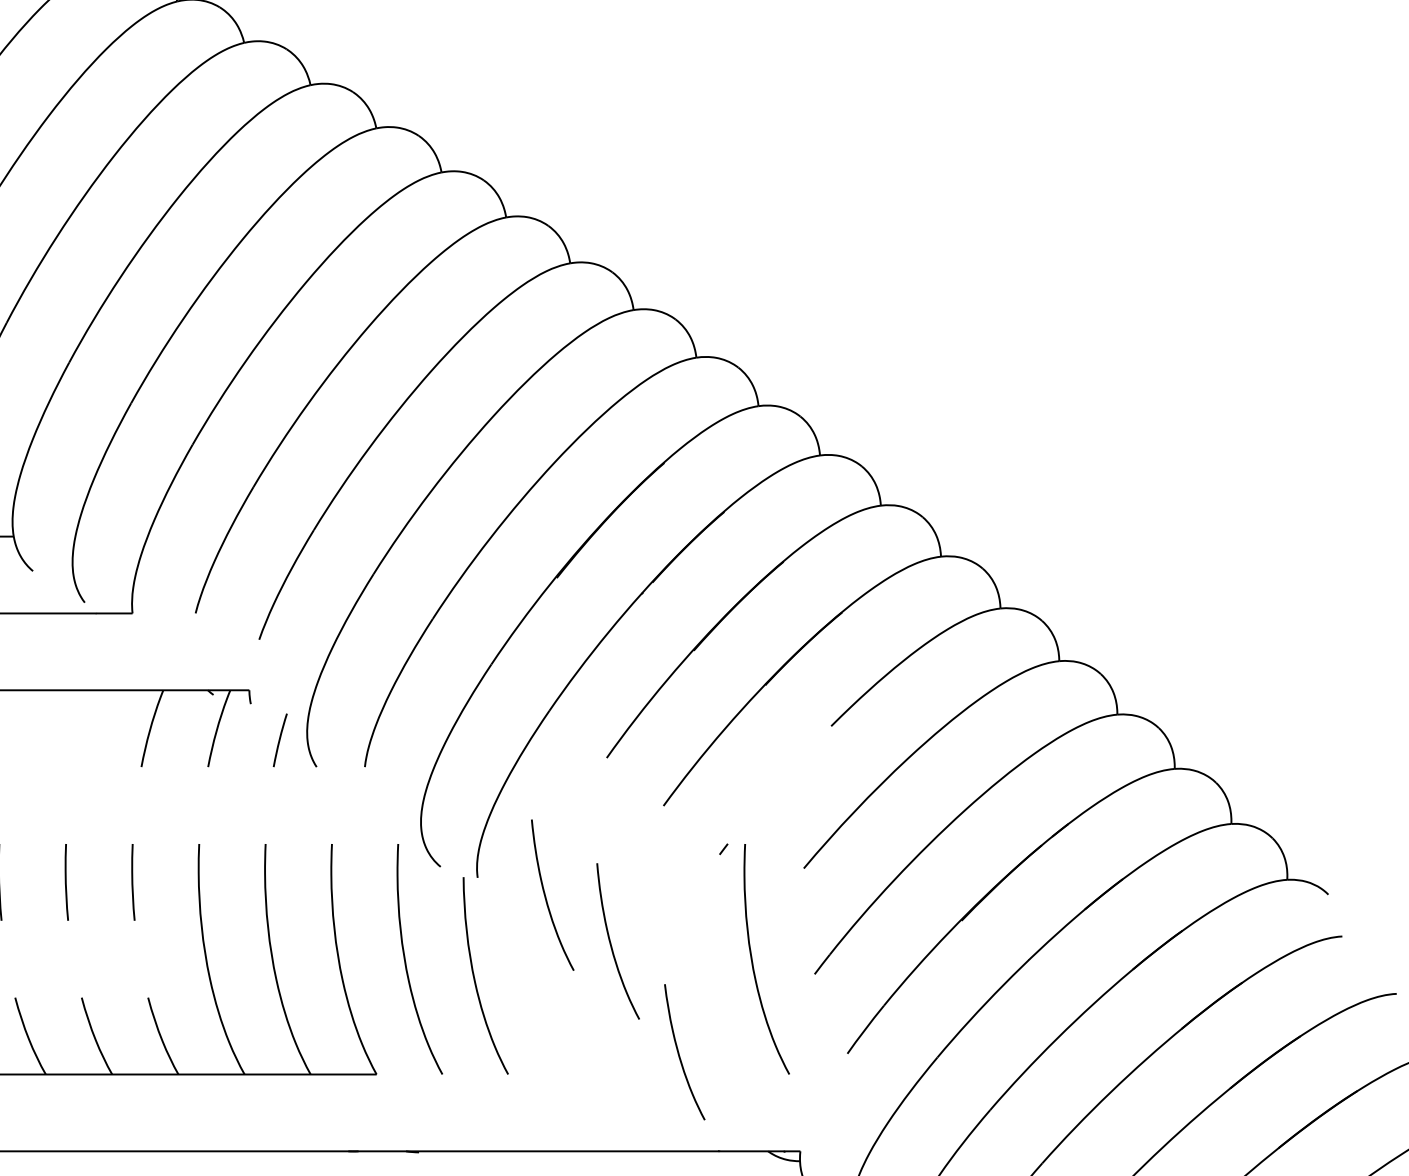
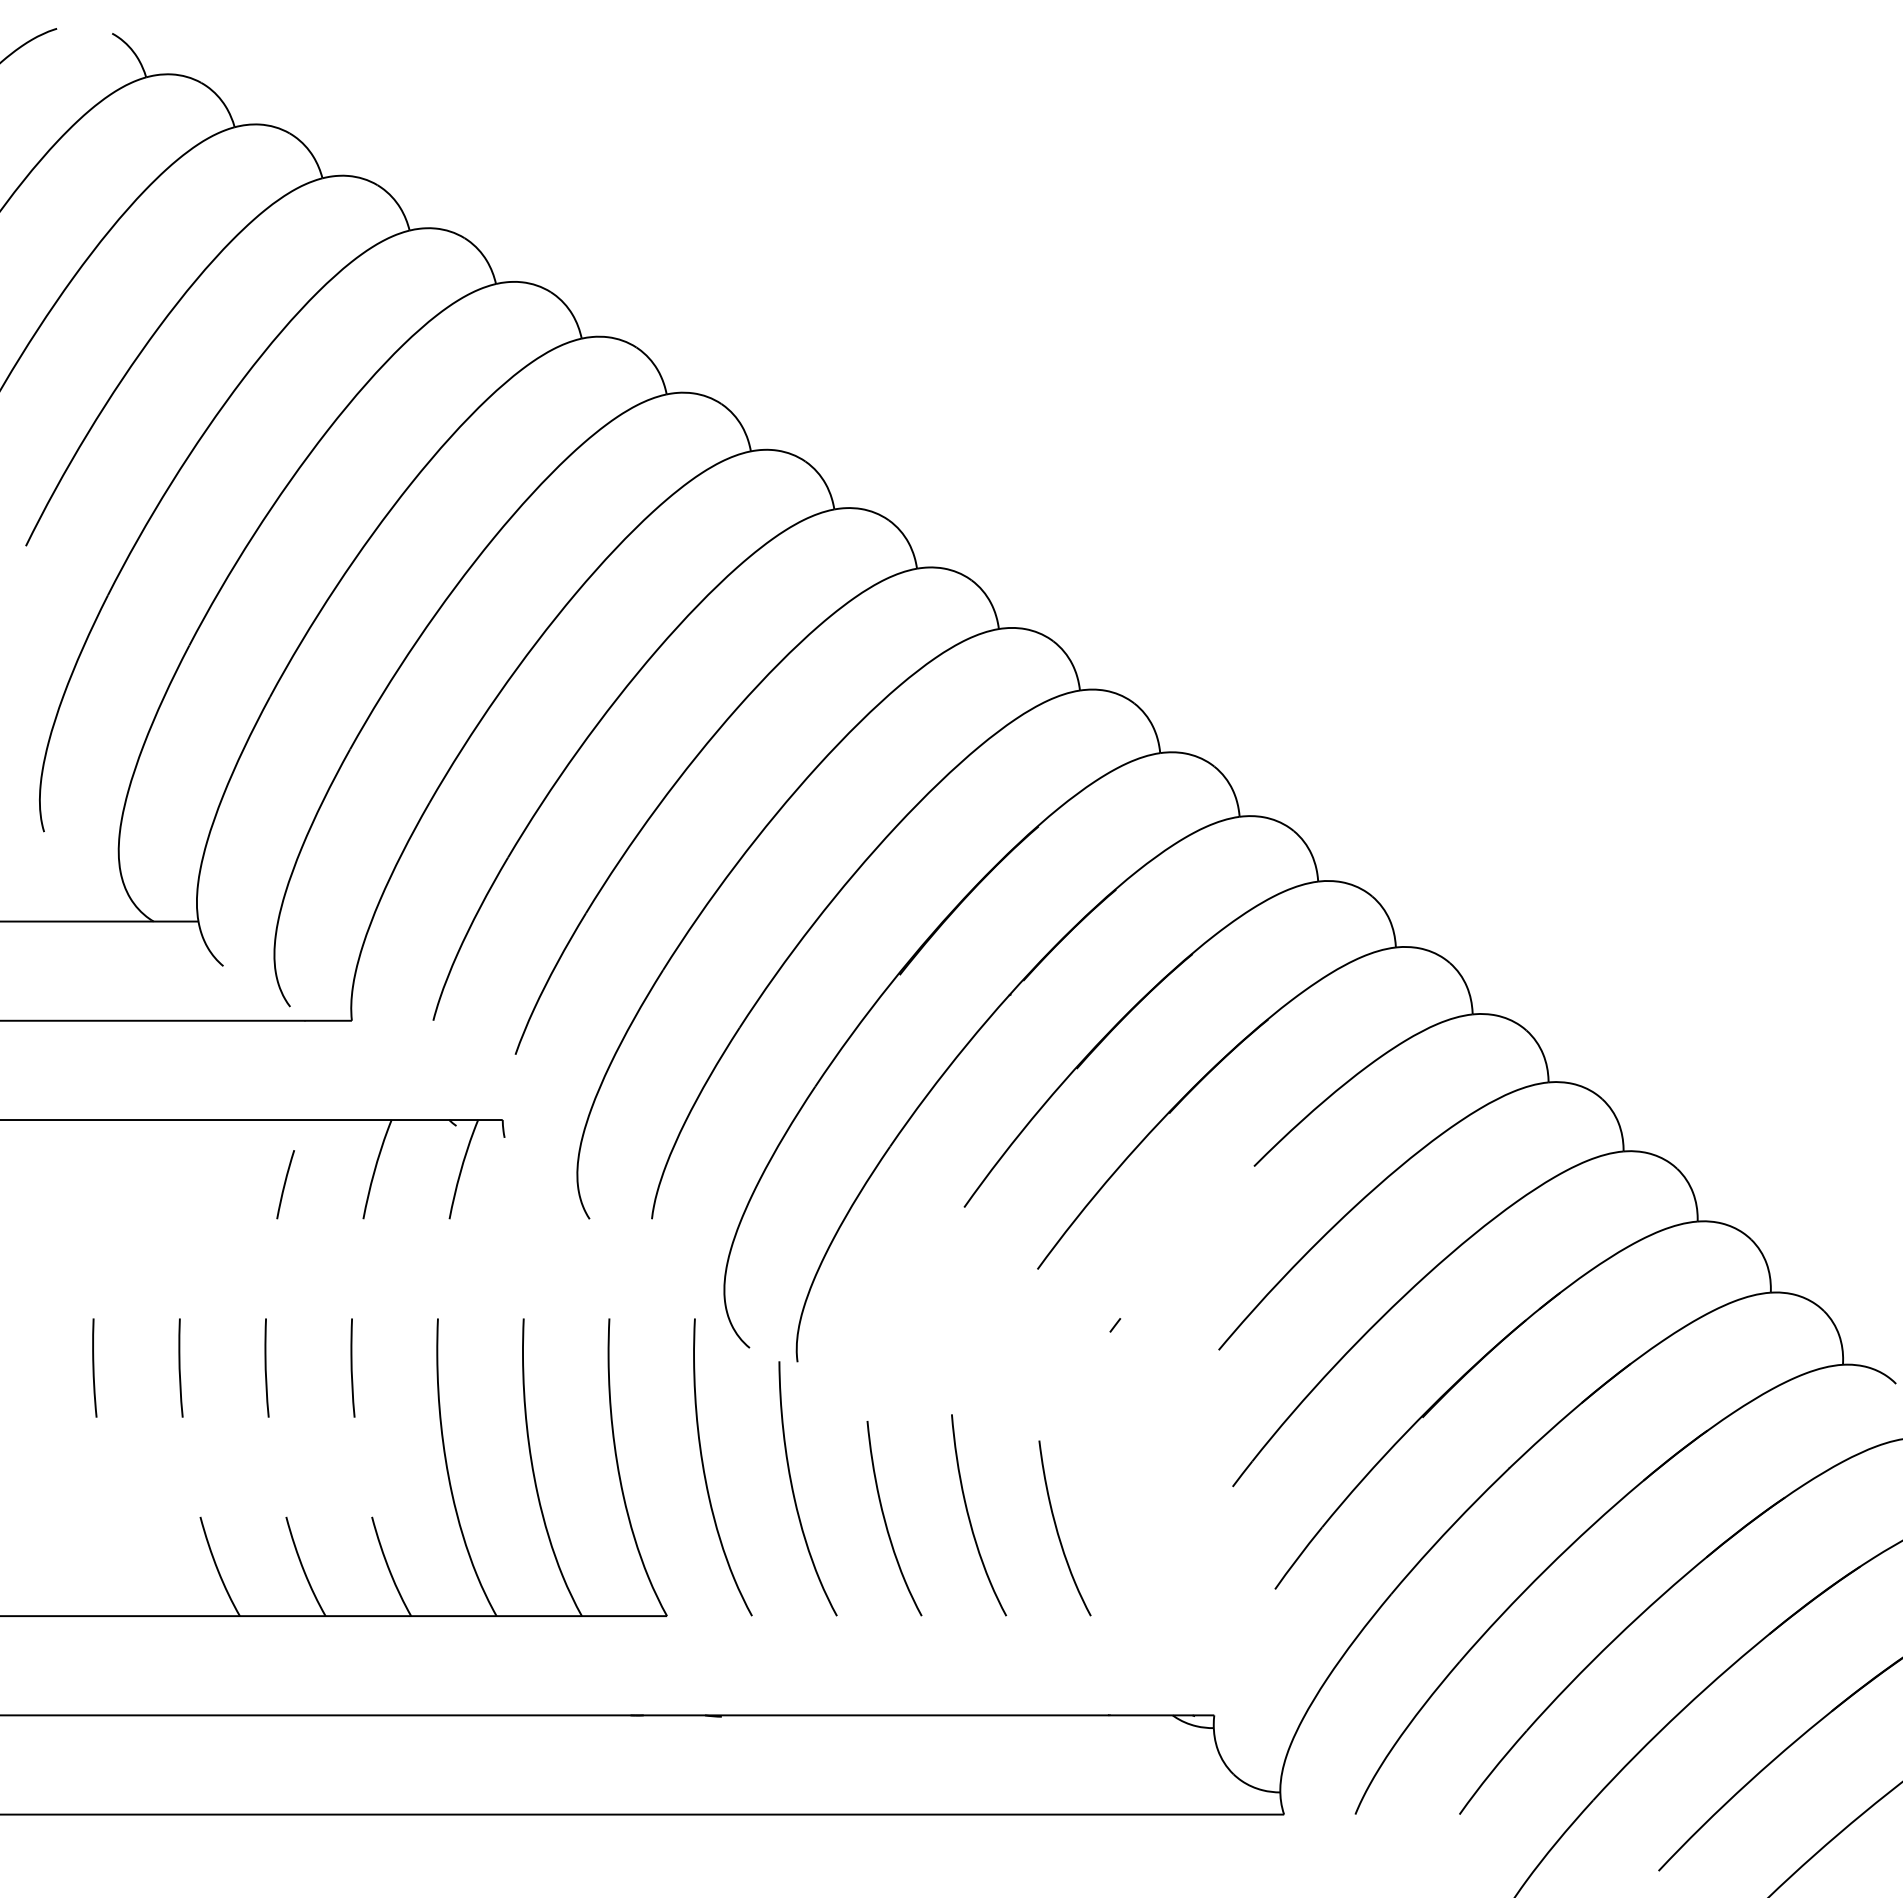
curve: (280, 740) -> (285, 1184), moved
curve: (546, 897) -> (886, 1521), moved
curve: (611, 943) -> (970, 1518), moved
curve: (752, 959) -> (1152, 1467), removed
curve: (679, 1054) -> (1058, 1531), moved

